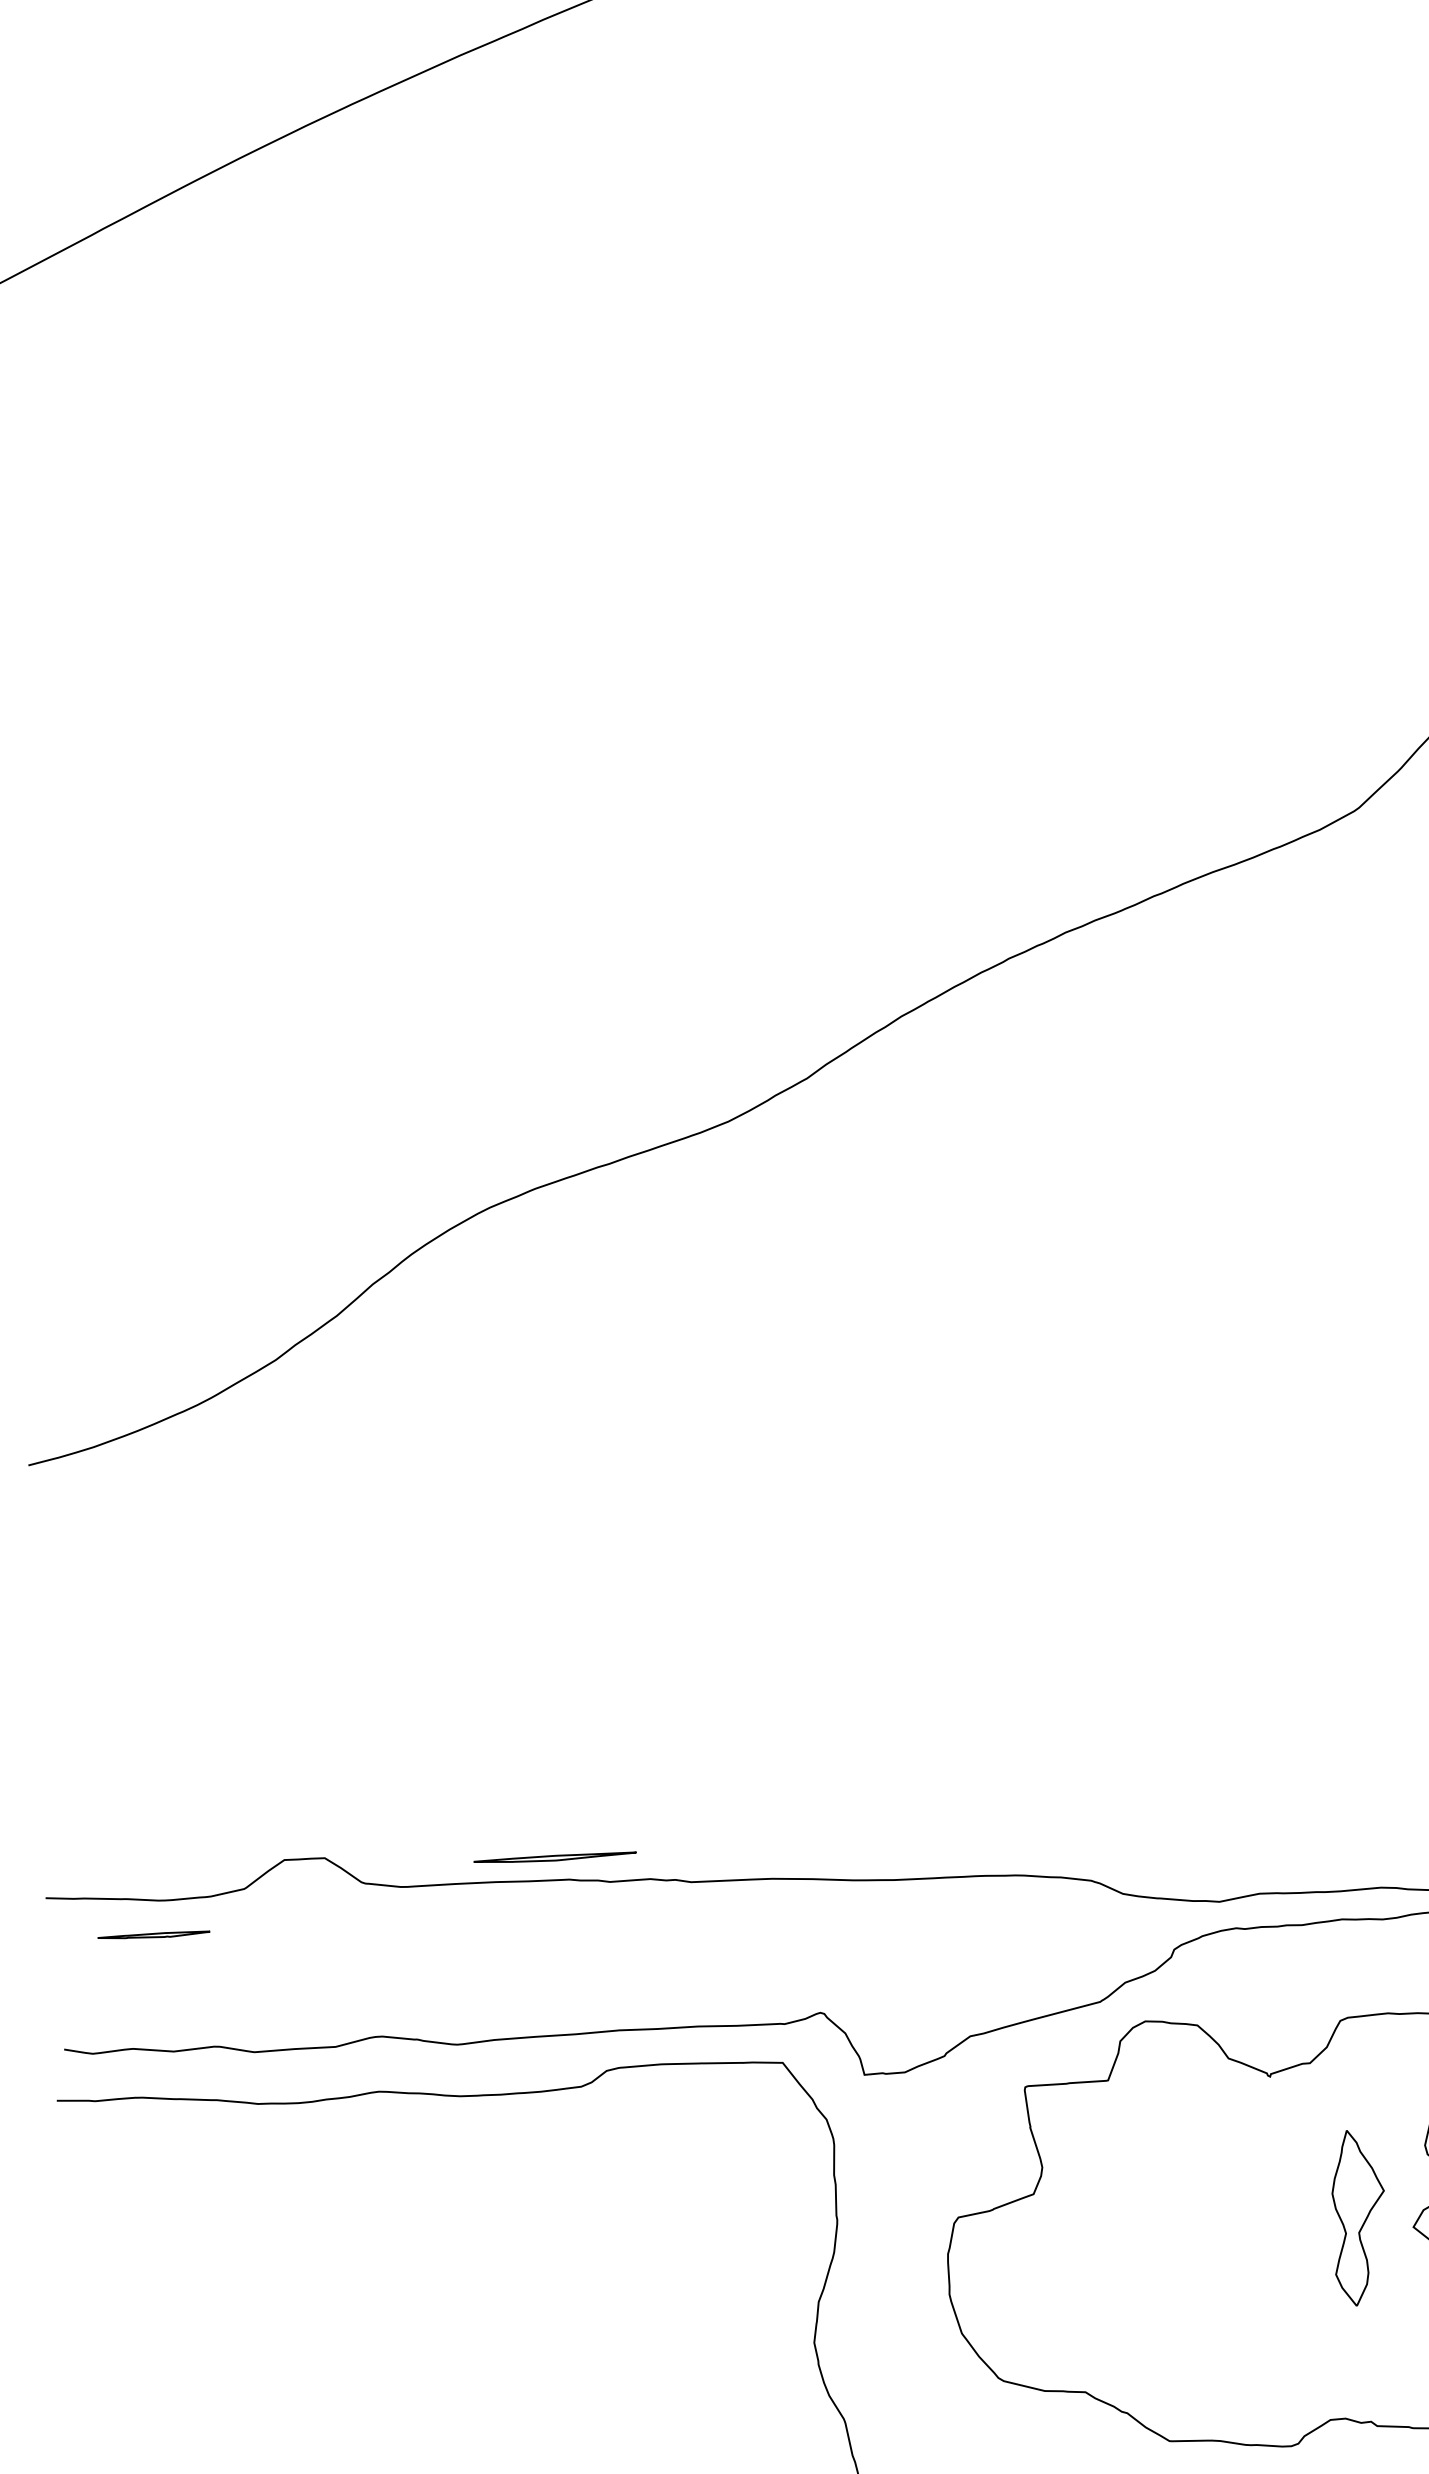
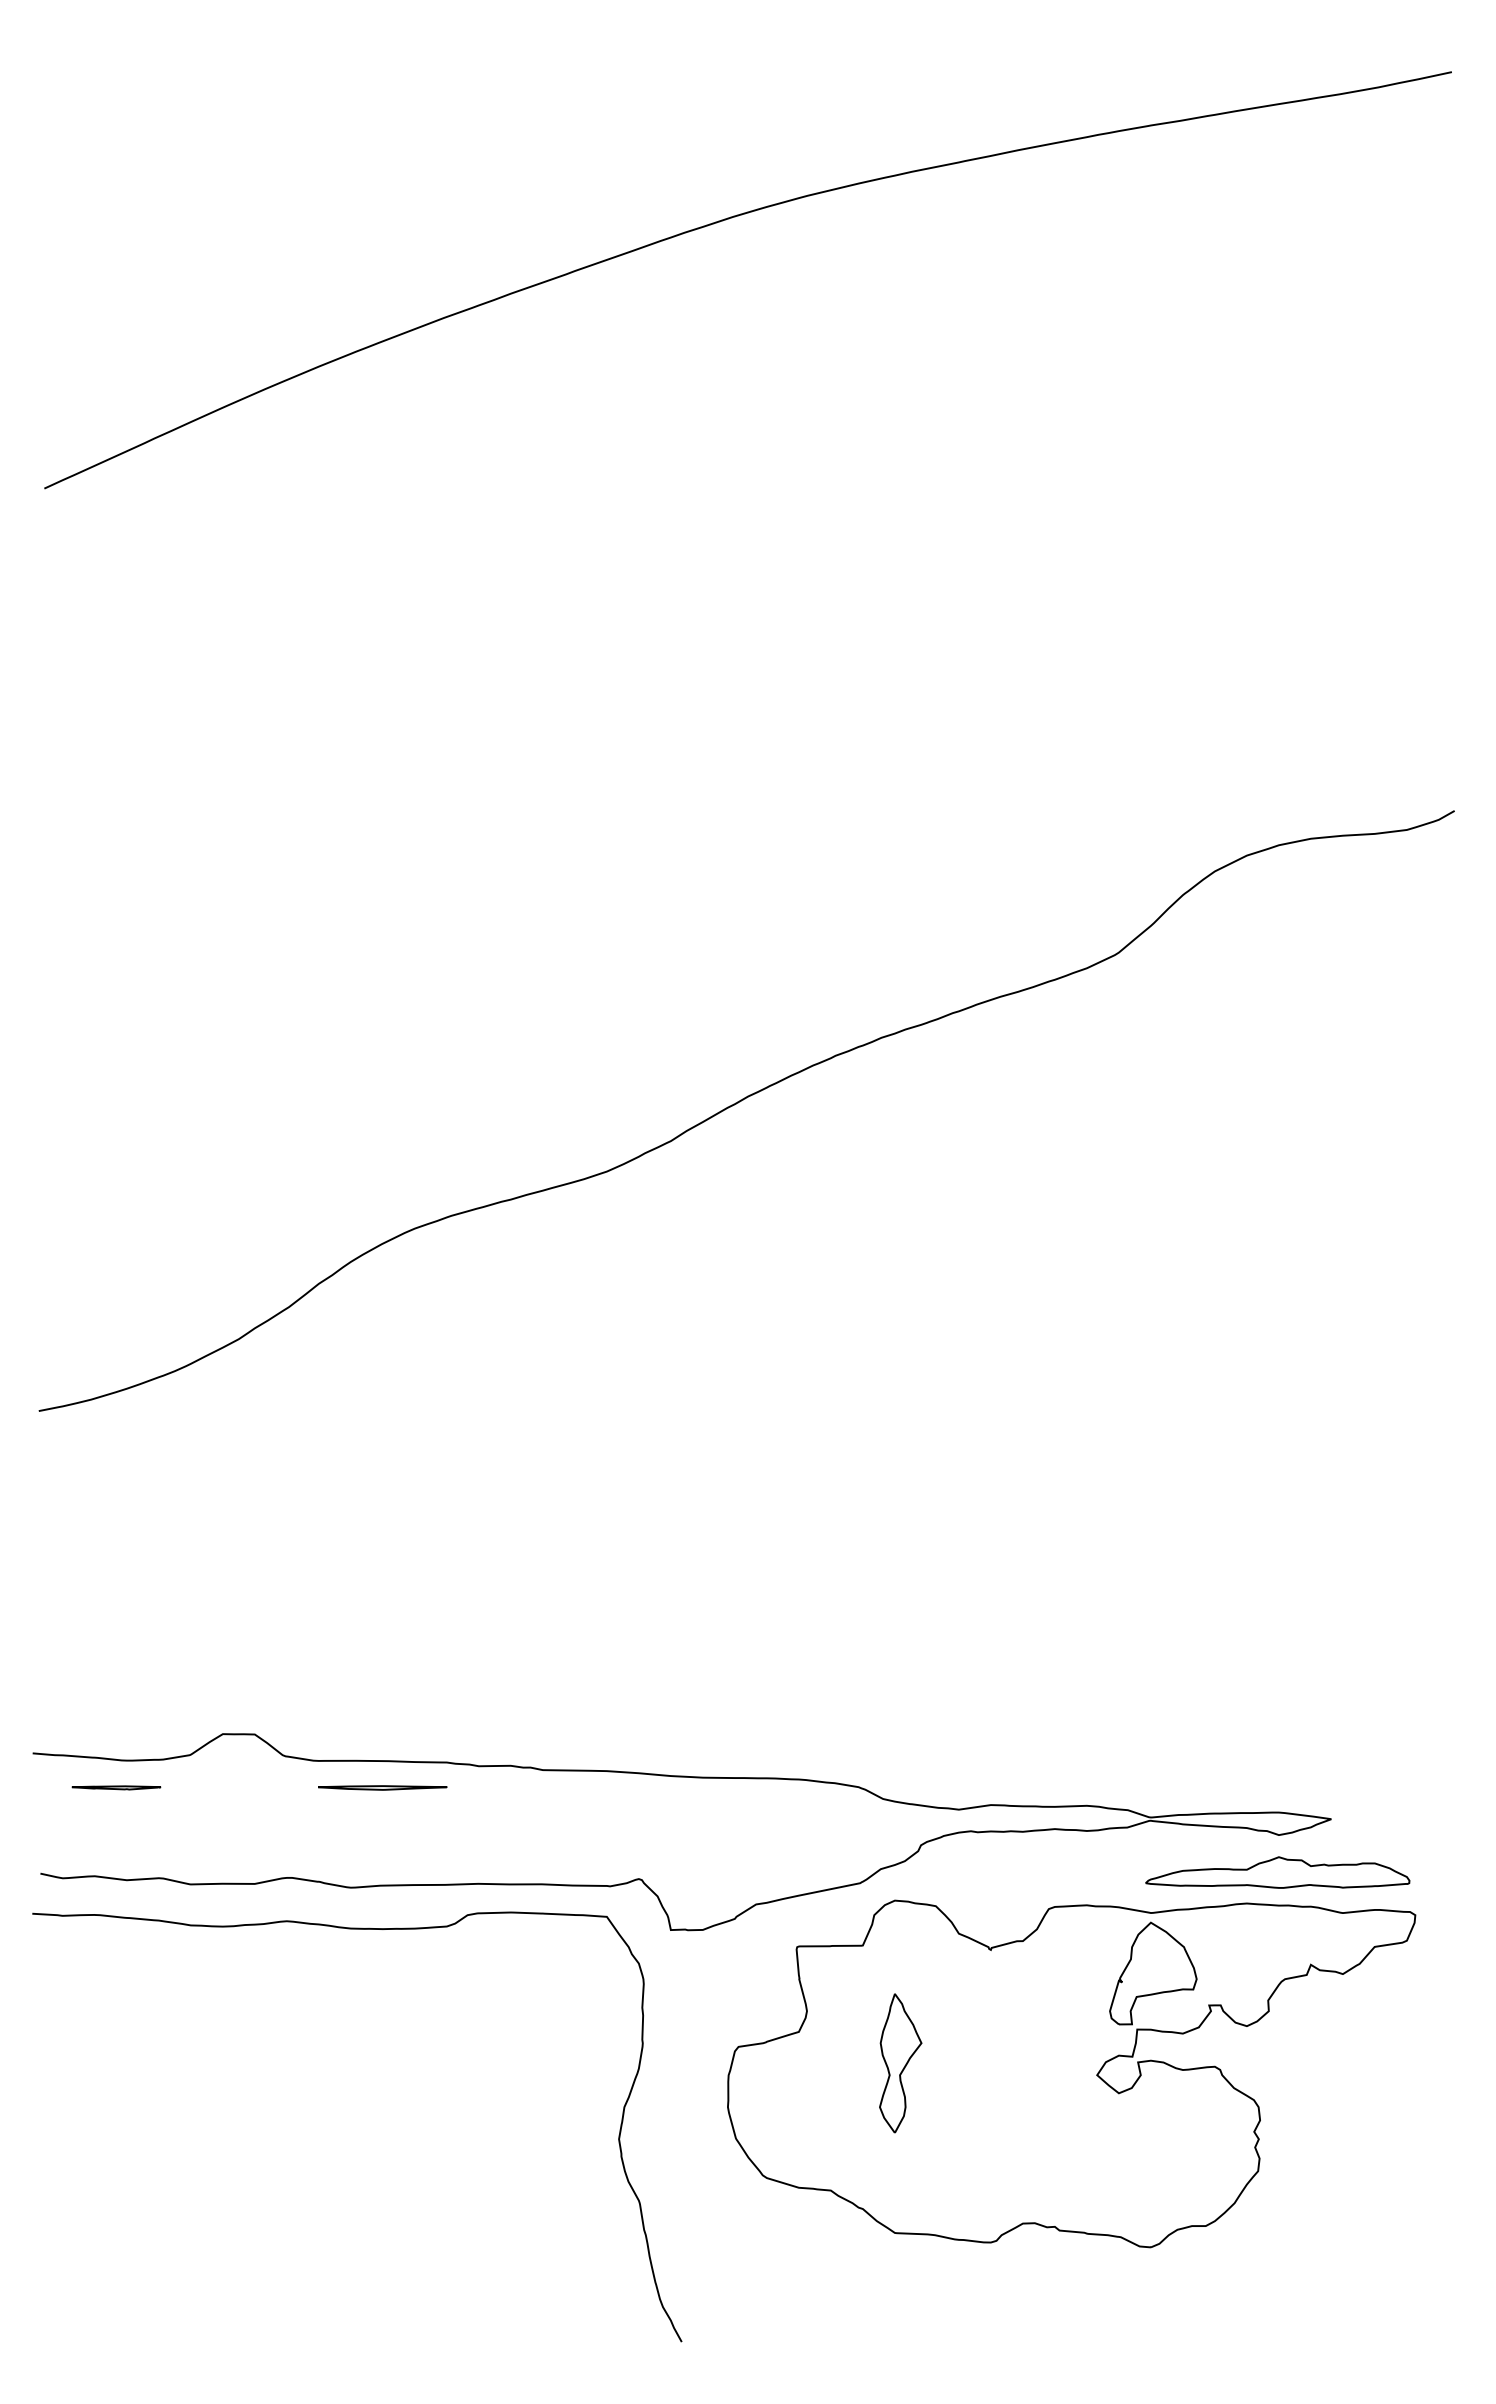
part: (554, 1857) -> (382, 1787), moved
part: (1358, 2218) -> (900, 2063), moved

